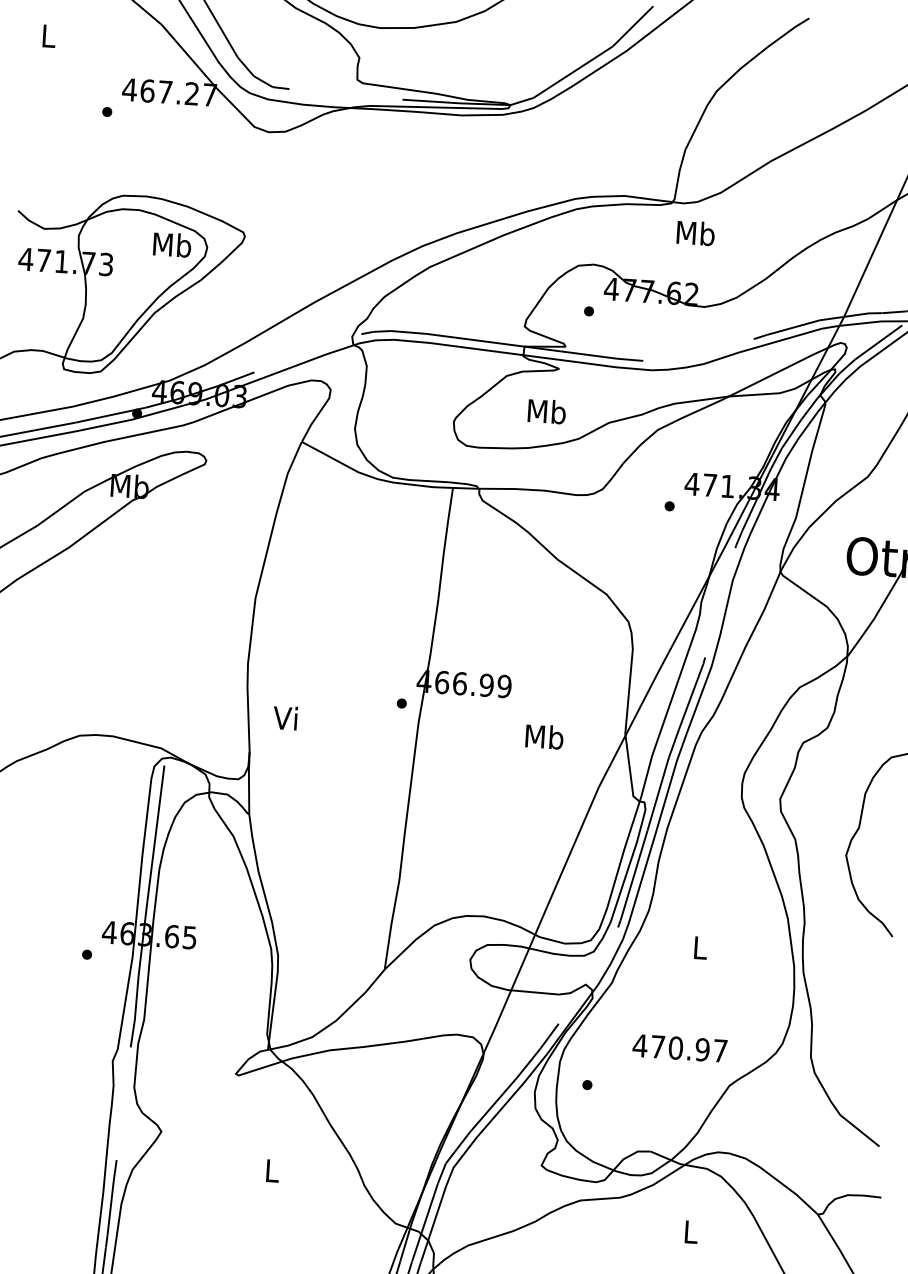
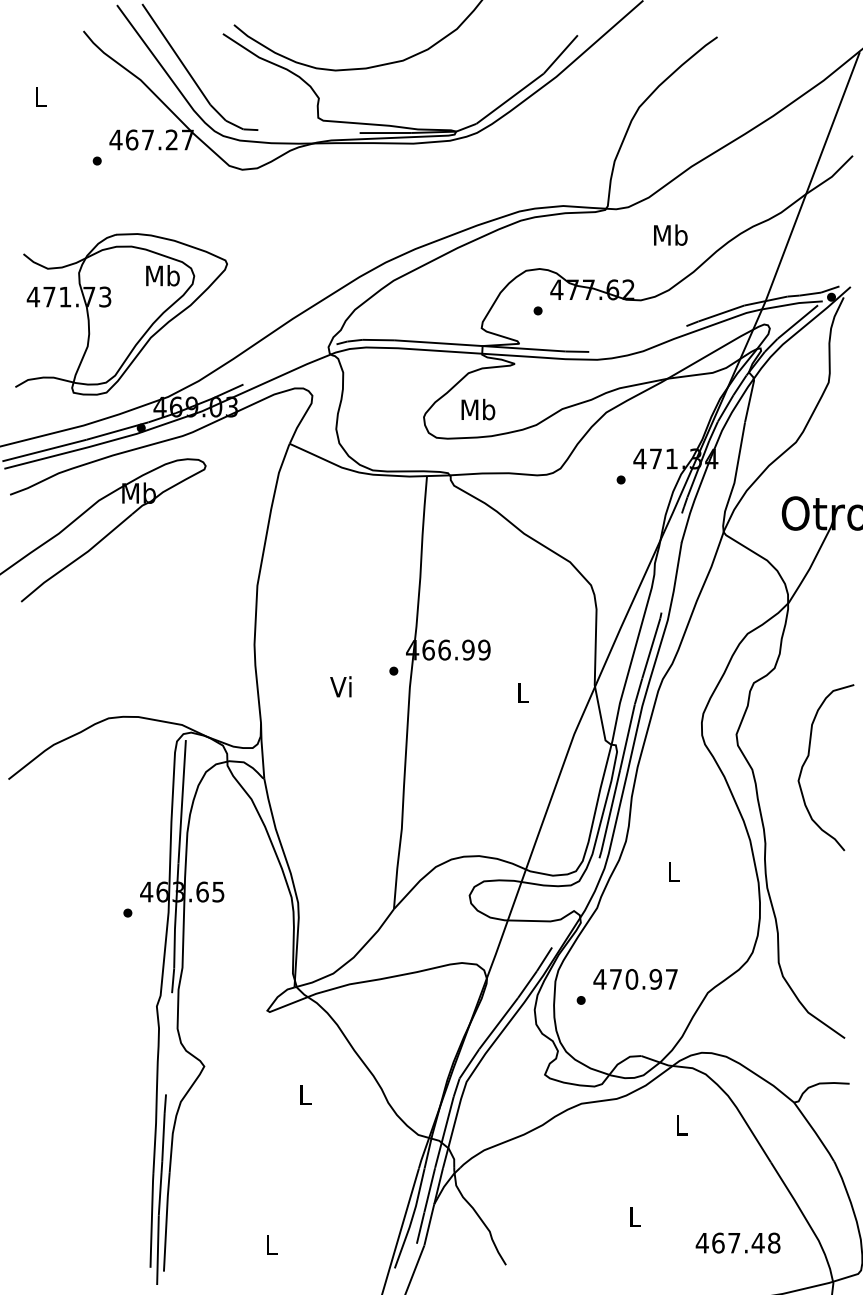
text: (695, 232) -> (670, 234), moved
text: (547, 411) -> (478, 409), moved
text: (284, 717) -> (340, 686), moved
text: (544, 736) -> (522, 692), Mb -> L
text: (679, 1048) -> (635, 979), moved

